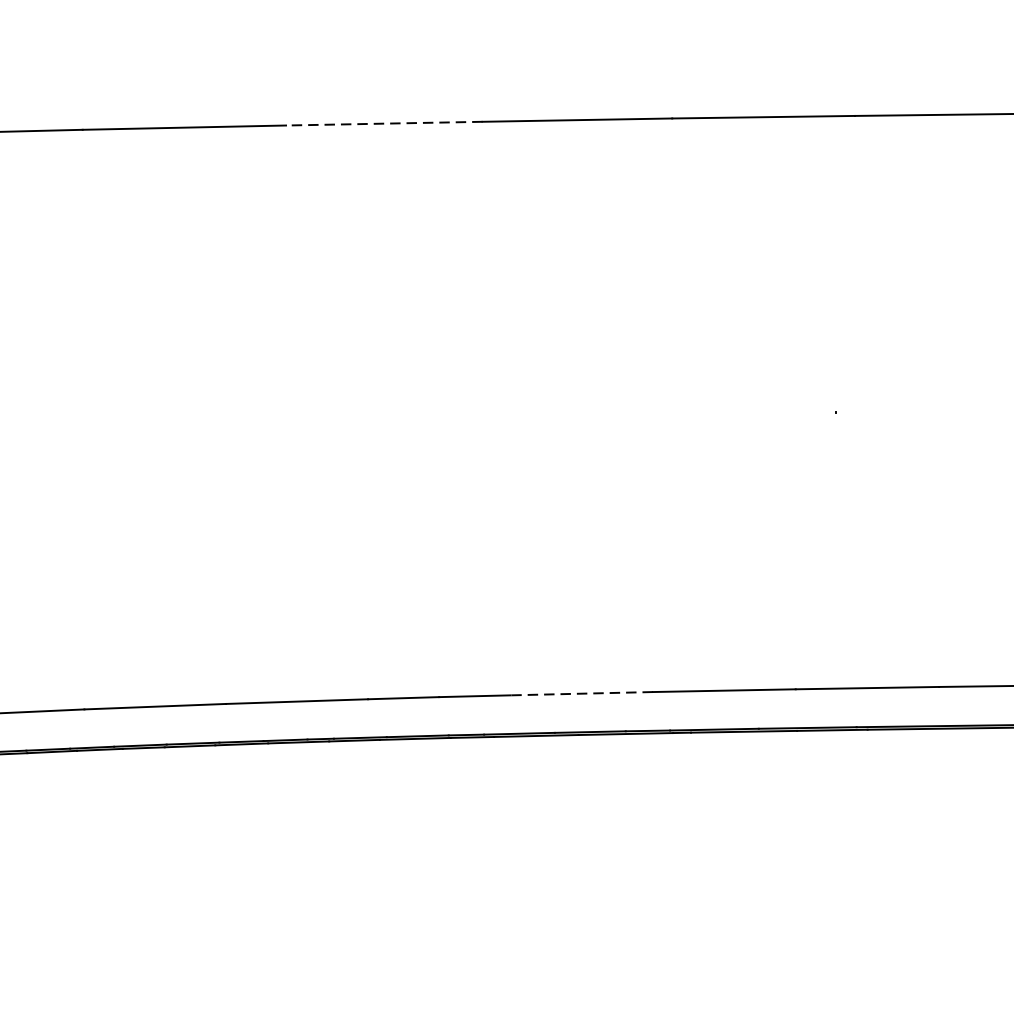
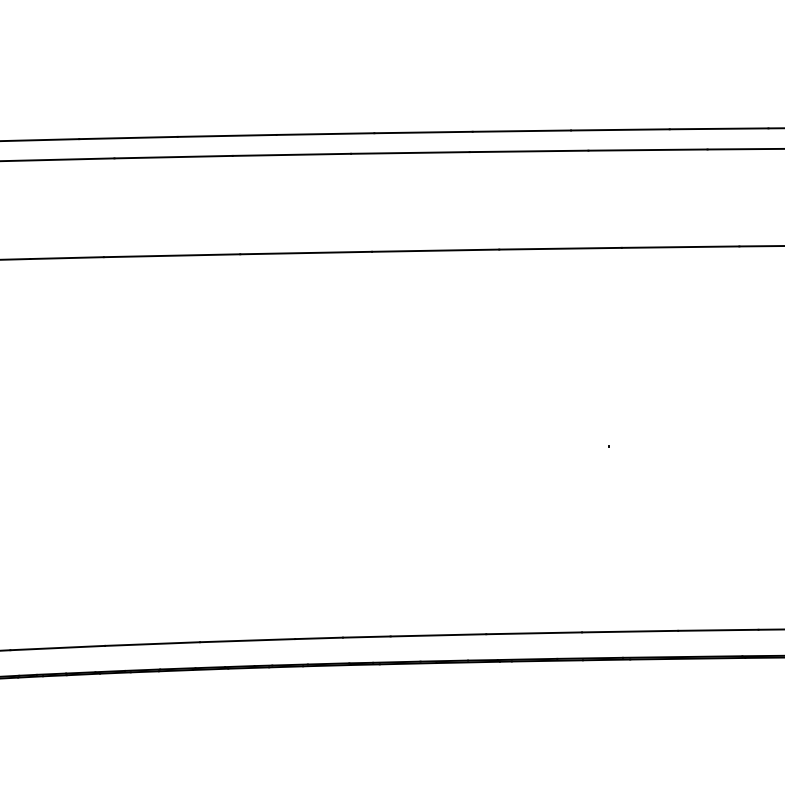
line: (384, 124) -> (306, 253), dashed -> solid
line: (581, 693) -> (438, 635), dashed -> solid

